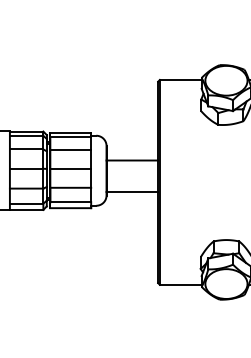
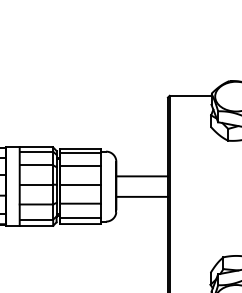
line: (132, 192) -> (142, 197), moved

